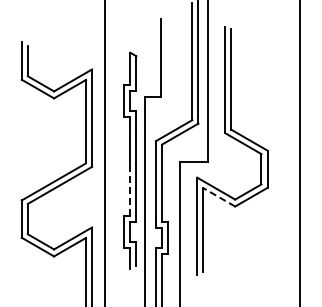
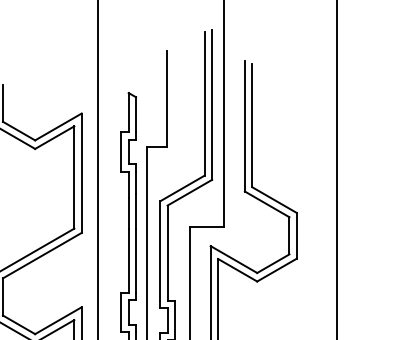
line: (130, 189) -> (128, 260), dashed -> solid
line: (218, 197) -> (236, 270), dashed -> solid

